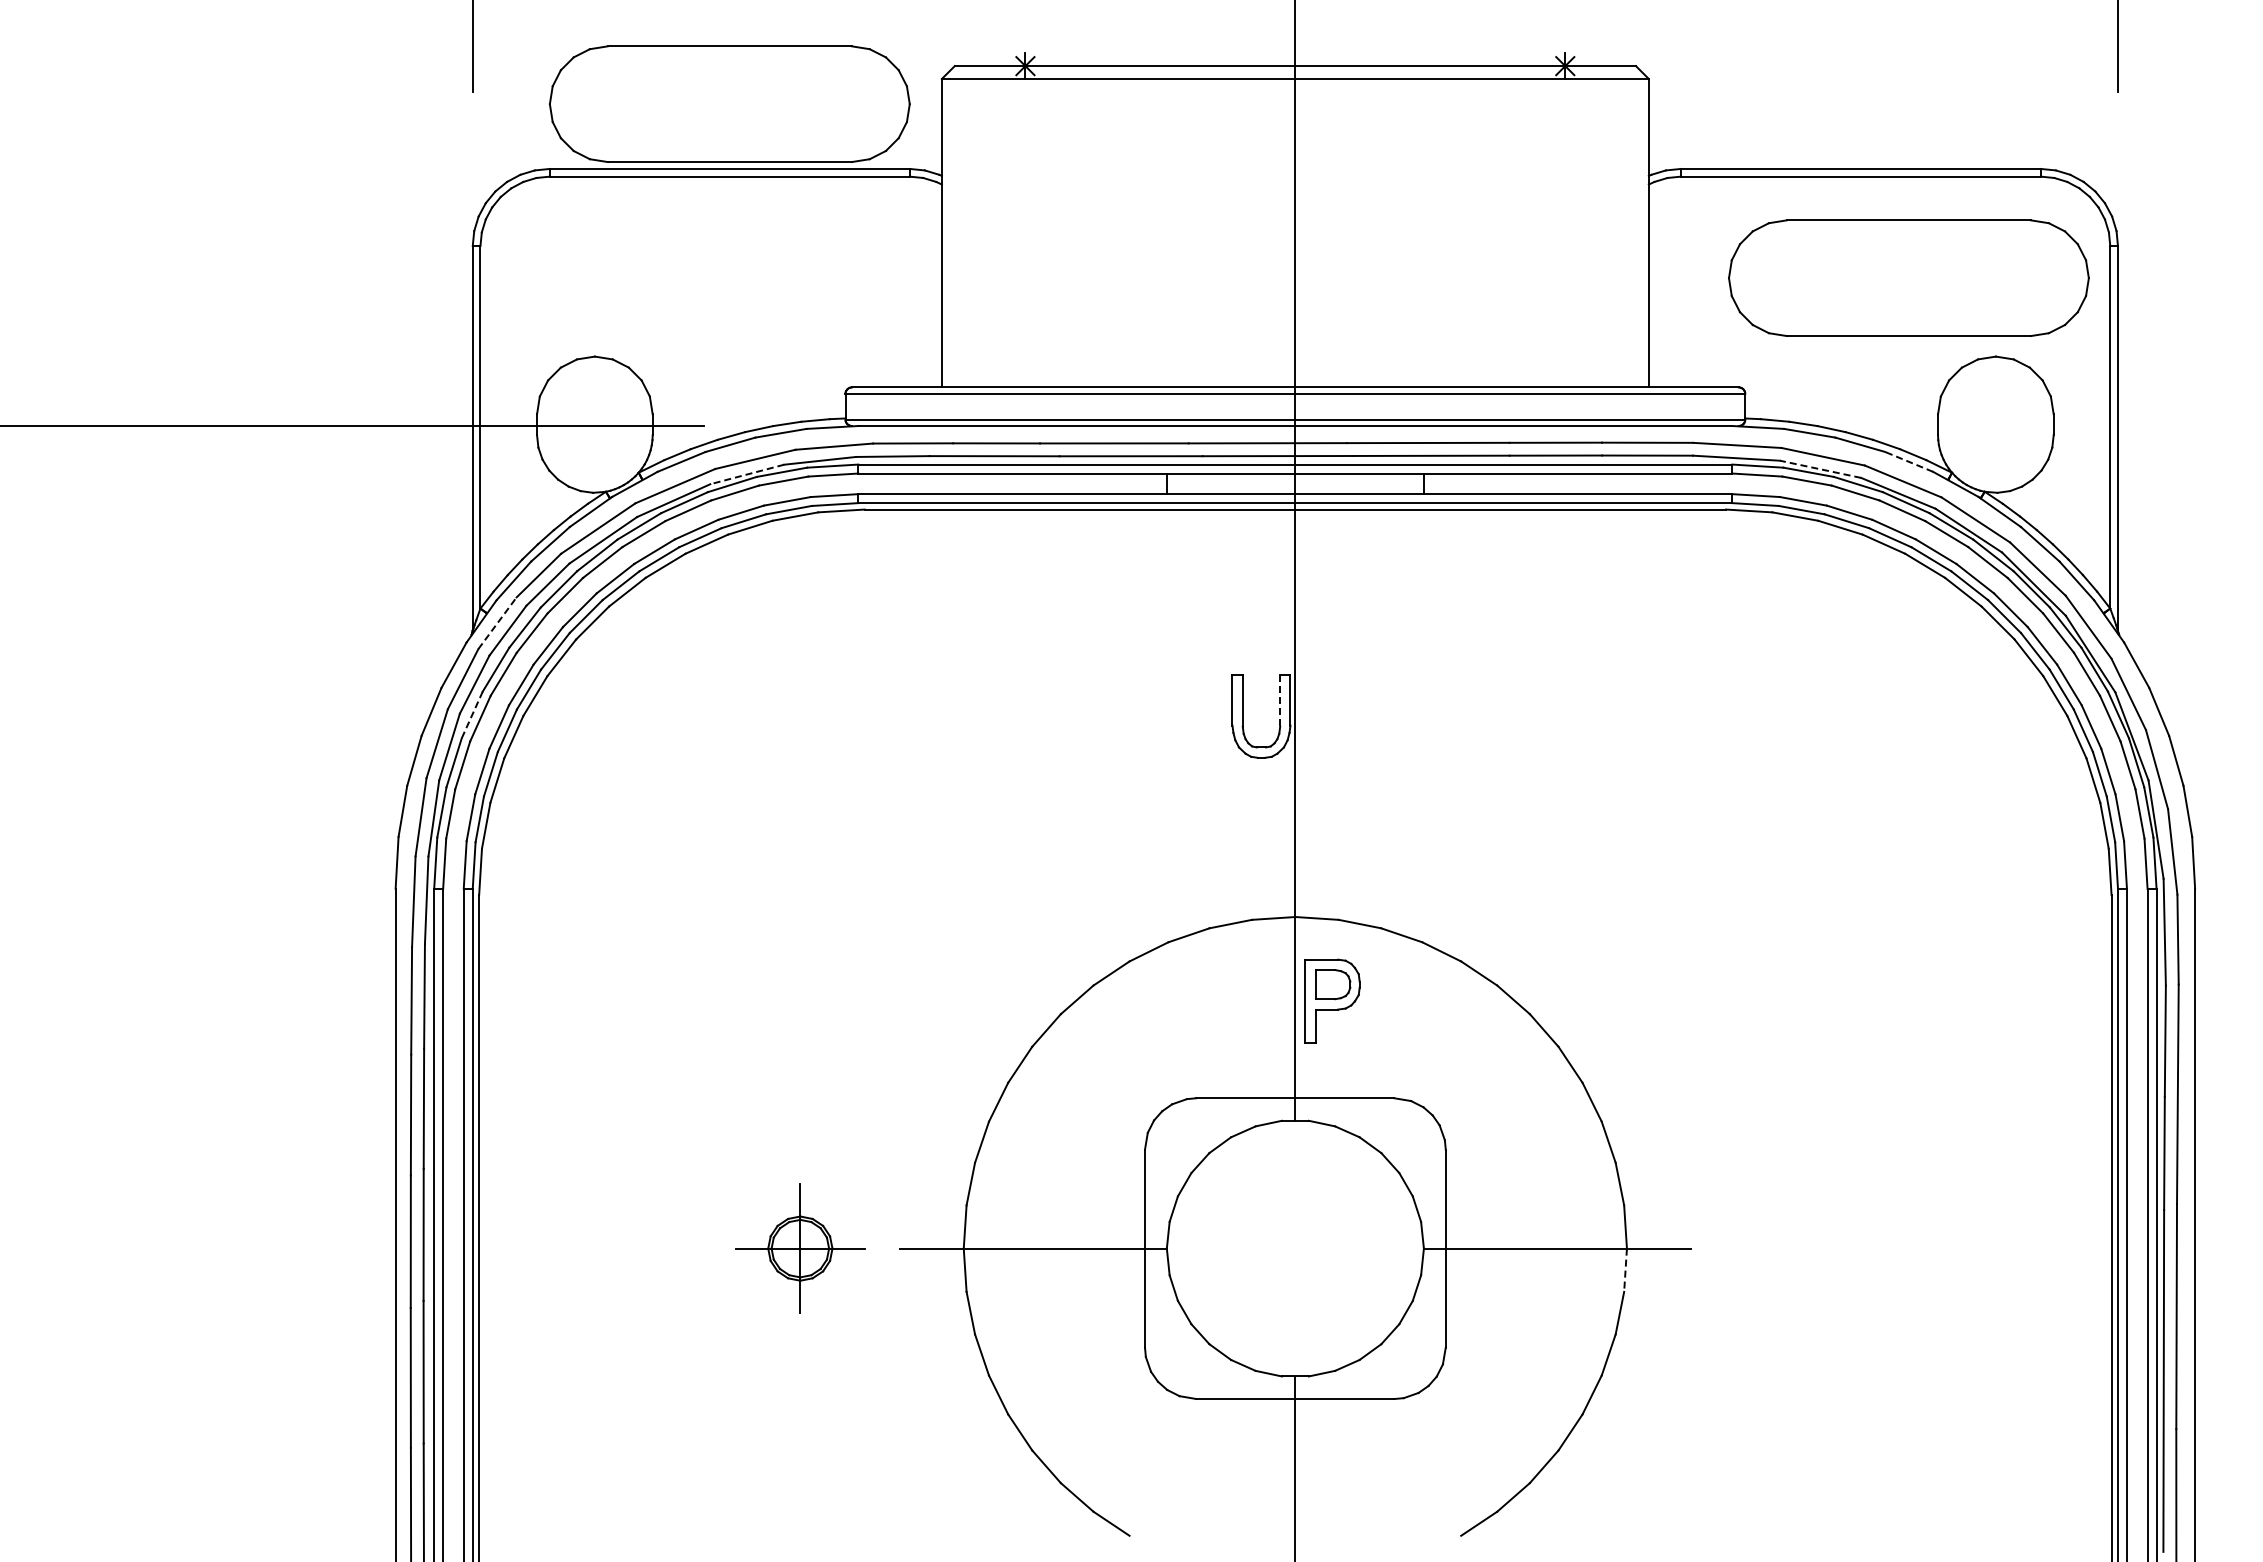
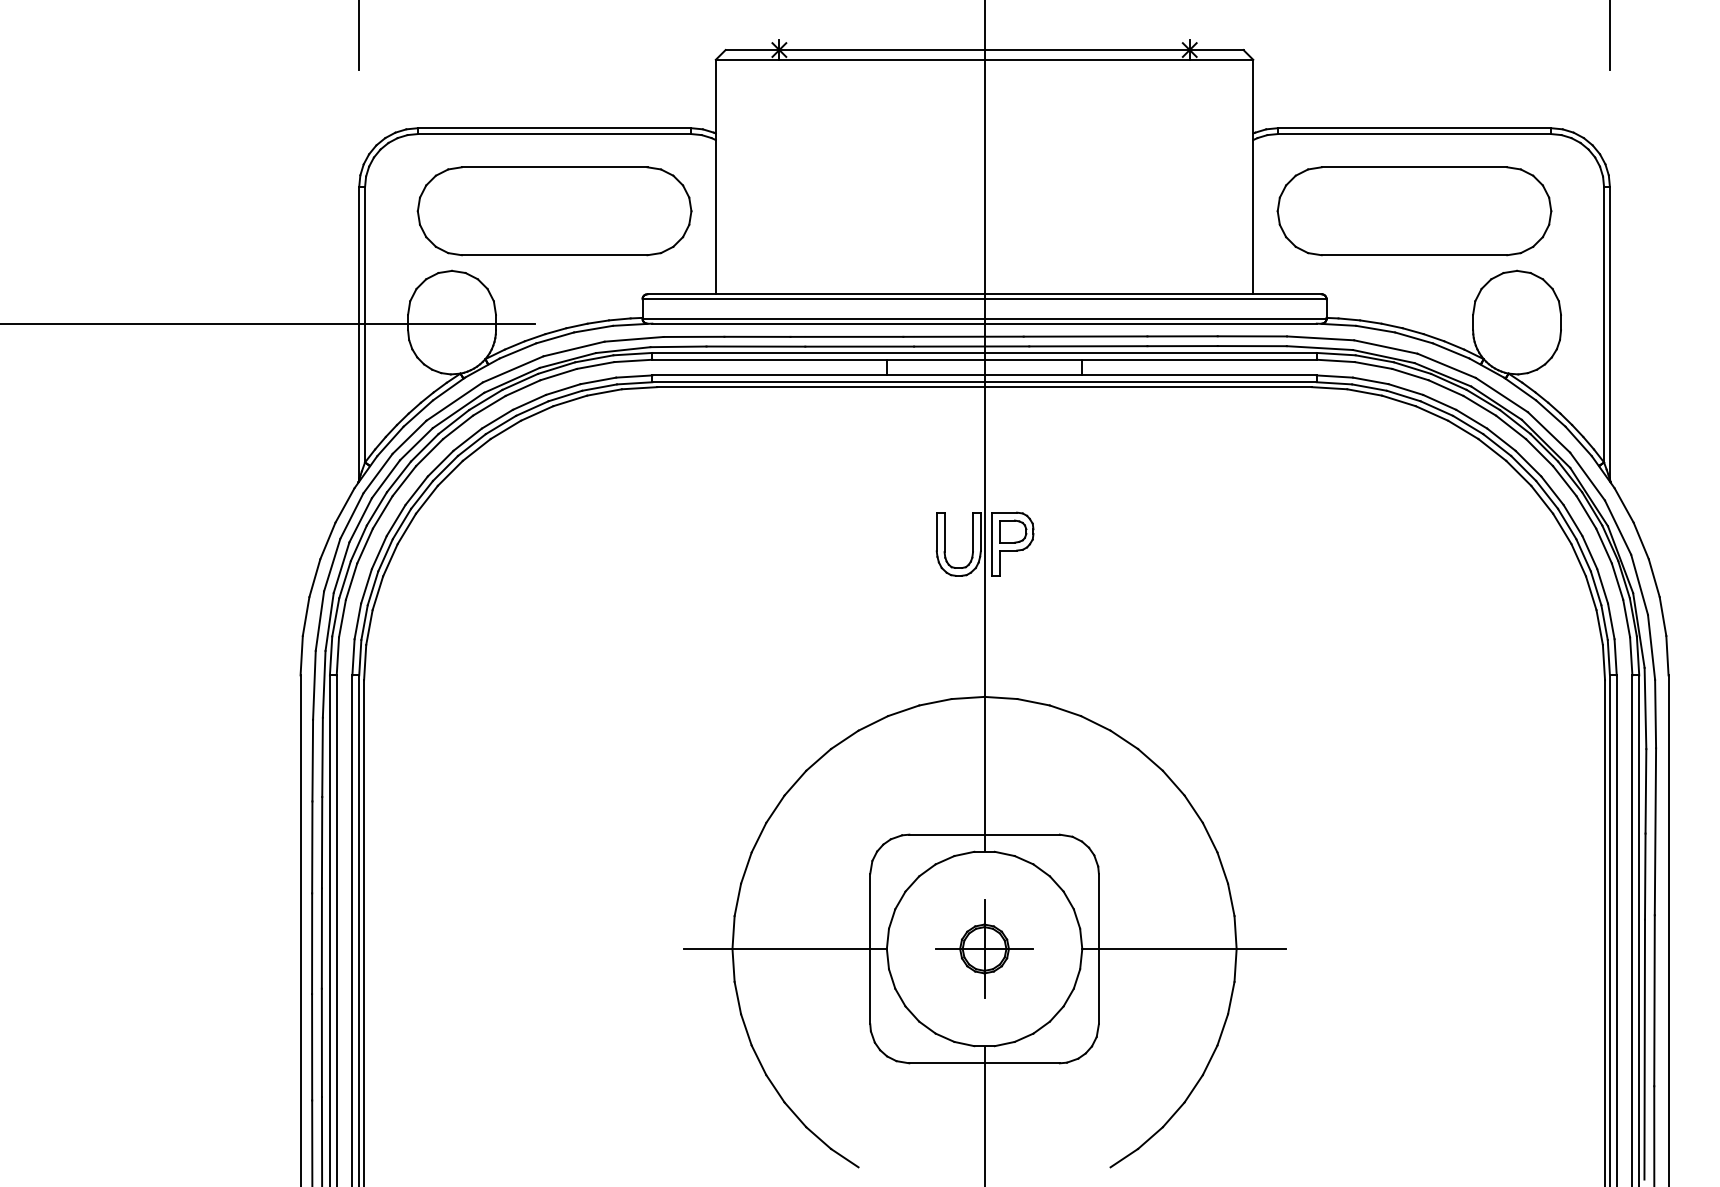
part: (729, 103) -> (554, 210), moved
part: (1908, 277) -> (1414, 210), moved
line: (1909, 461) -> (1451, 350), dashed -> solid
line: (1820, 469) -> (1383, 356), dashed -> solid
line: (746, 474) -> (567, 360), dashed -> solid
line: (497, 622) -> (378, 473), dashed -> solid
line: (1280, 700) -> (973, 532), dashed -> solid
line: (472, 714) -> (359, 542), dashed -> solid
part: (1332, 1000) -> (1012, 543), moved
part: (800, 1248) -> (984, 948), moved
line: (1625, 1270) -> (1235, 965), dashed -> solid

